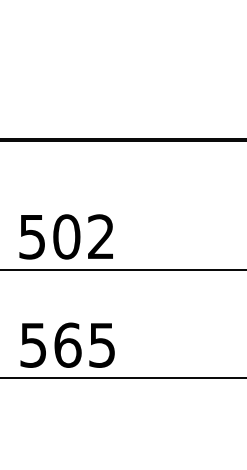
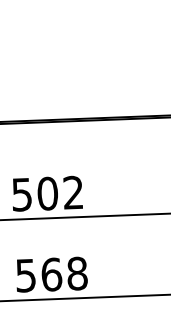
text: (101, 344) -> (76, 273), 565 -> 568

